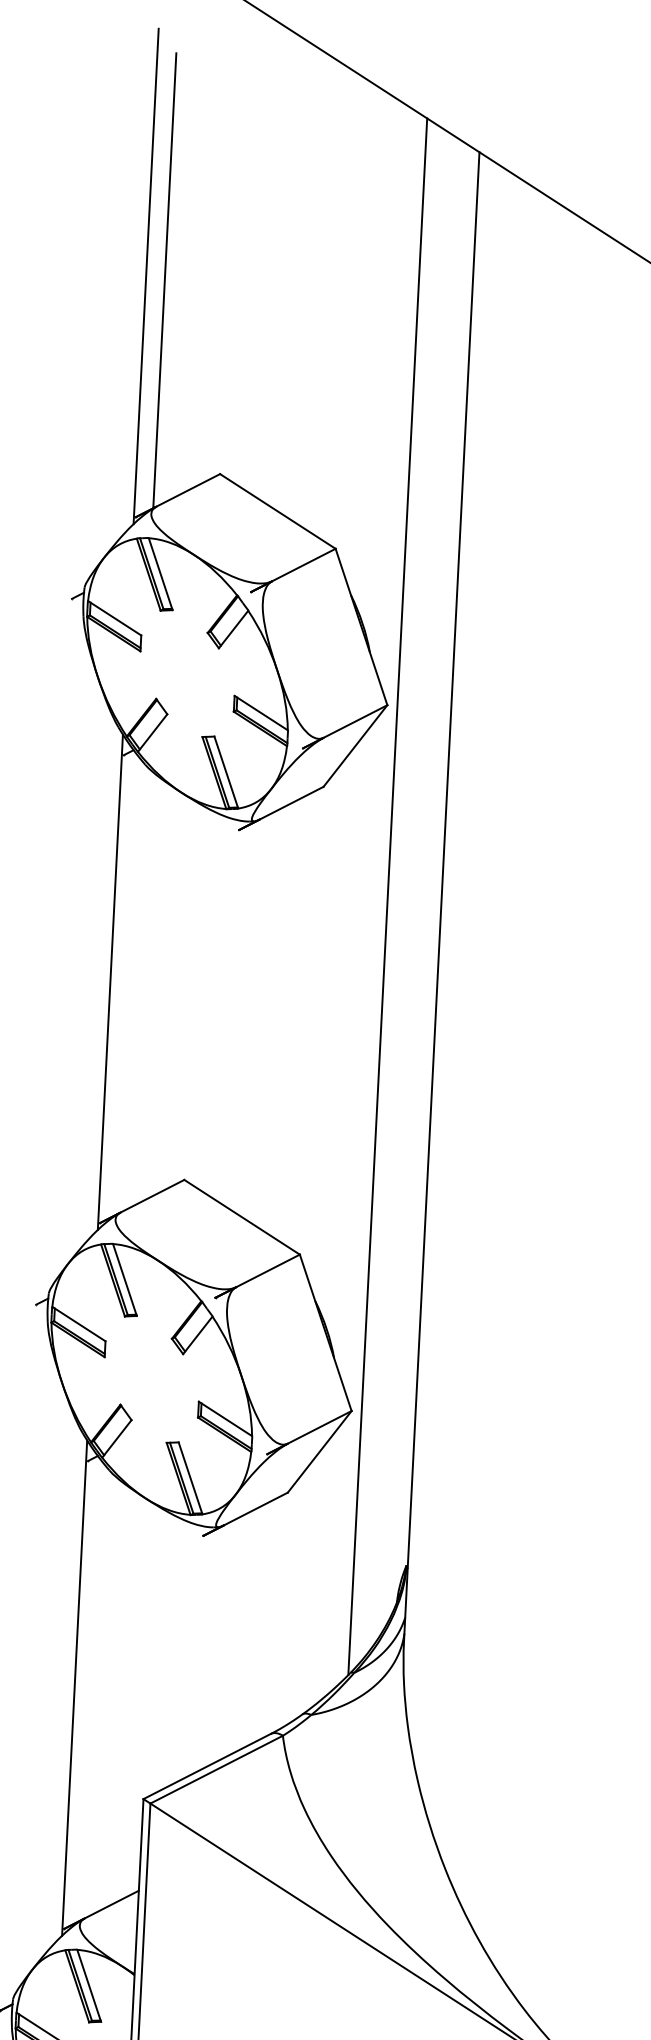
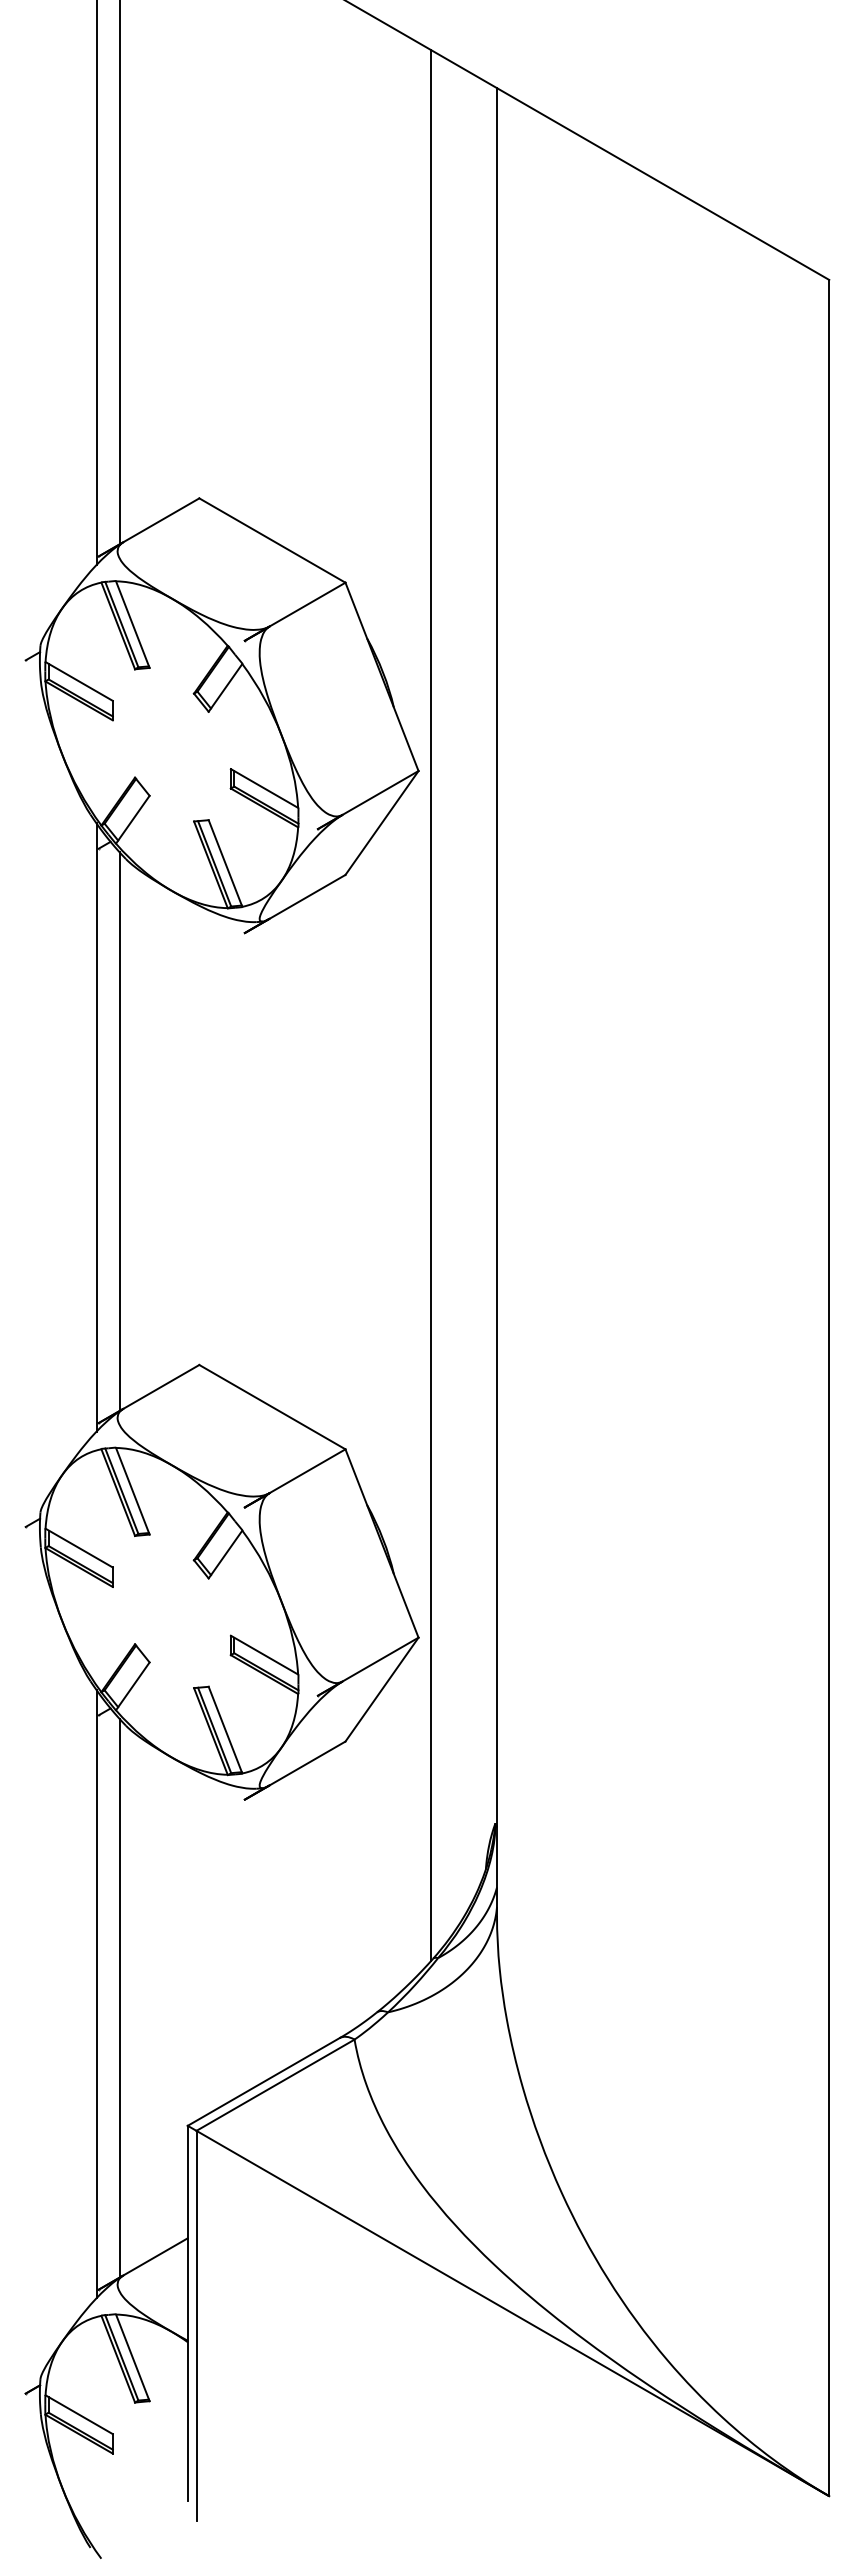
line: (128, 986) -> (119, 1131), added
line: (93, 1691) -> (119, 1997), added

